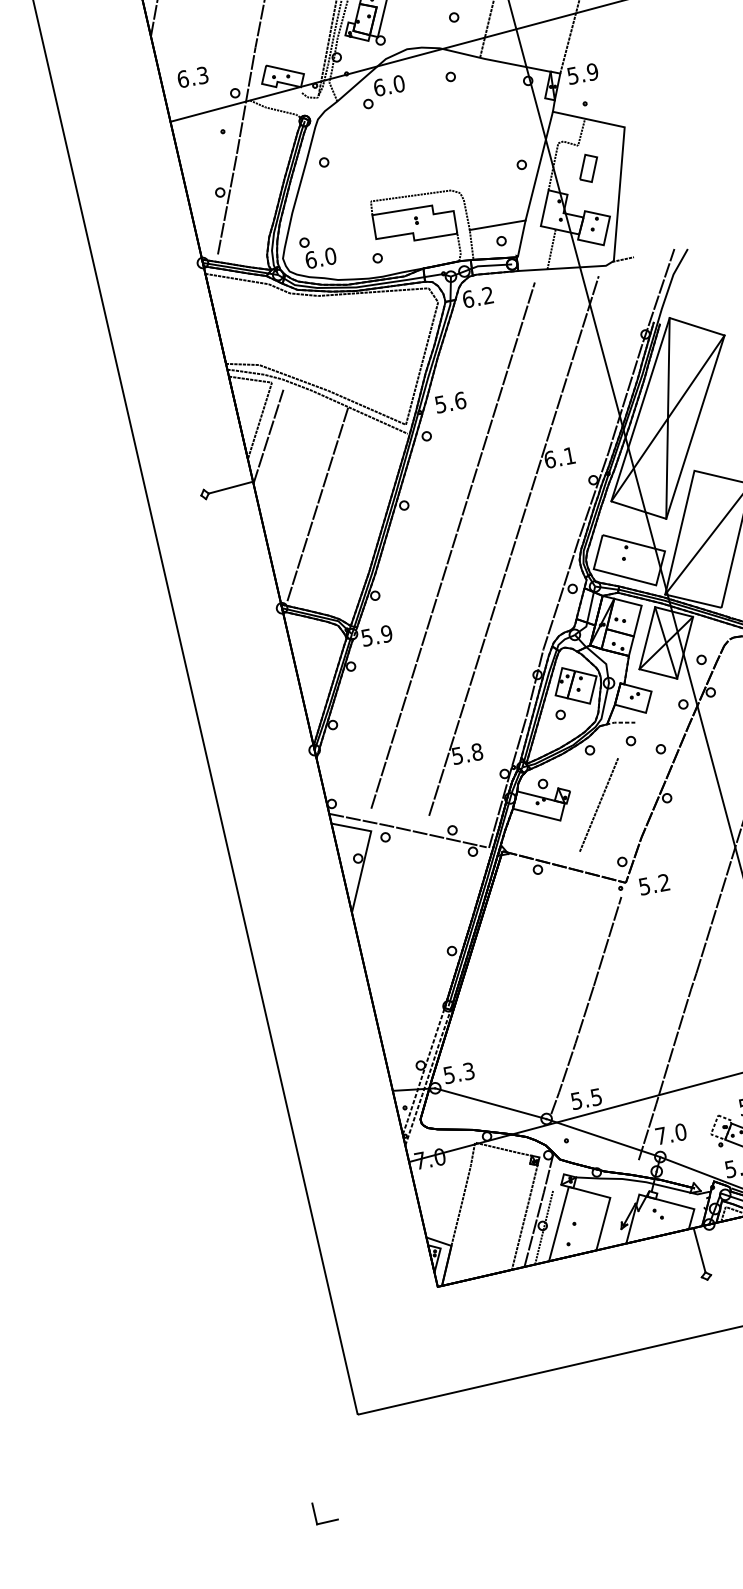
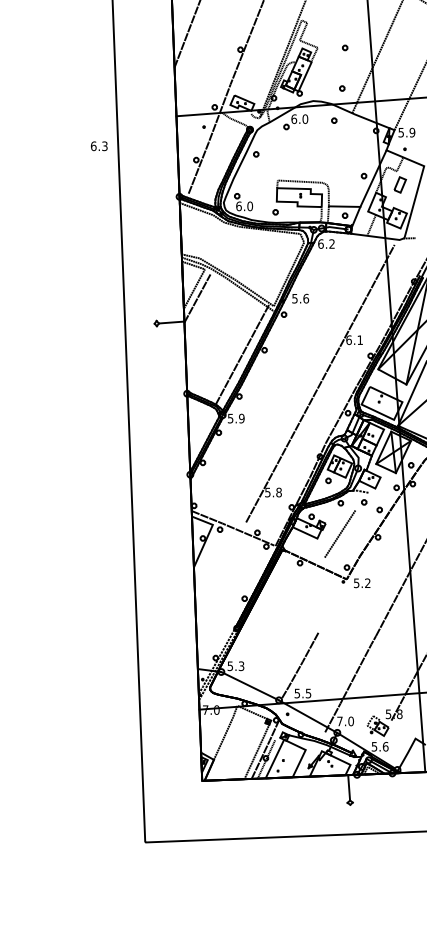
text: (193, 77) -> (99, 146), moved
line: (317, 504) -> (242, 354), moved
line: (453, 544) -> (287, 376), removed
line: (607, 941) -> (330, 609), removed
part: (325, 1512) -> (117, 892), removed

